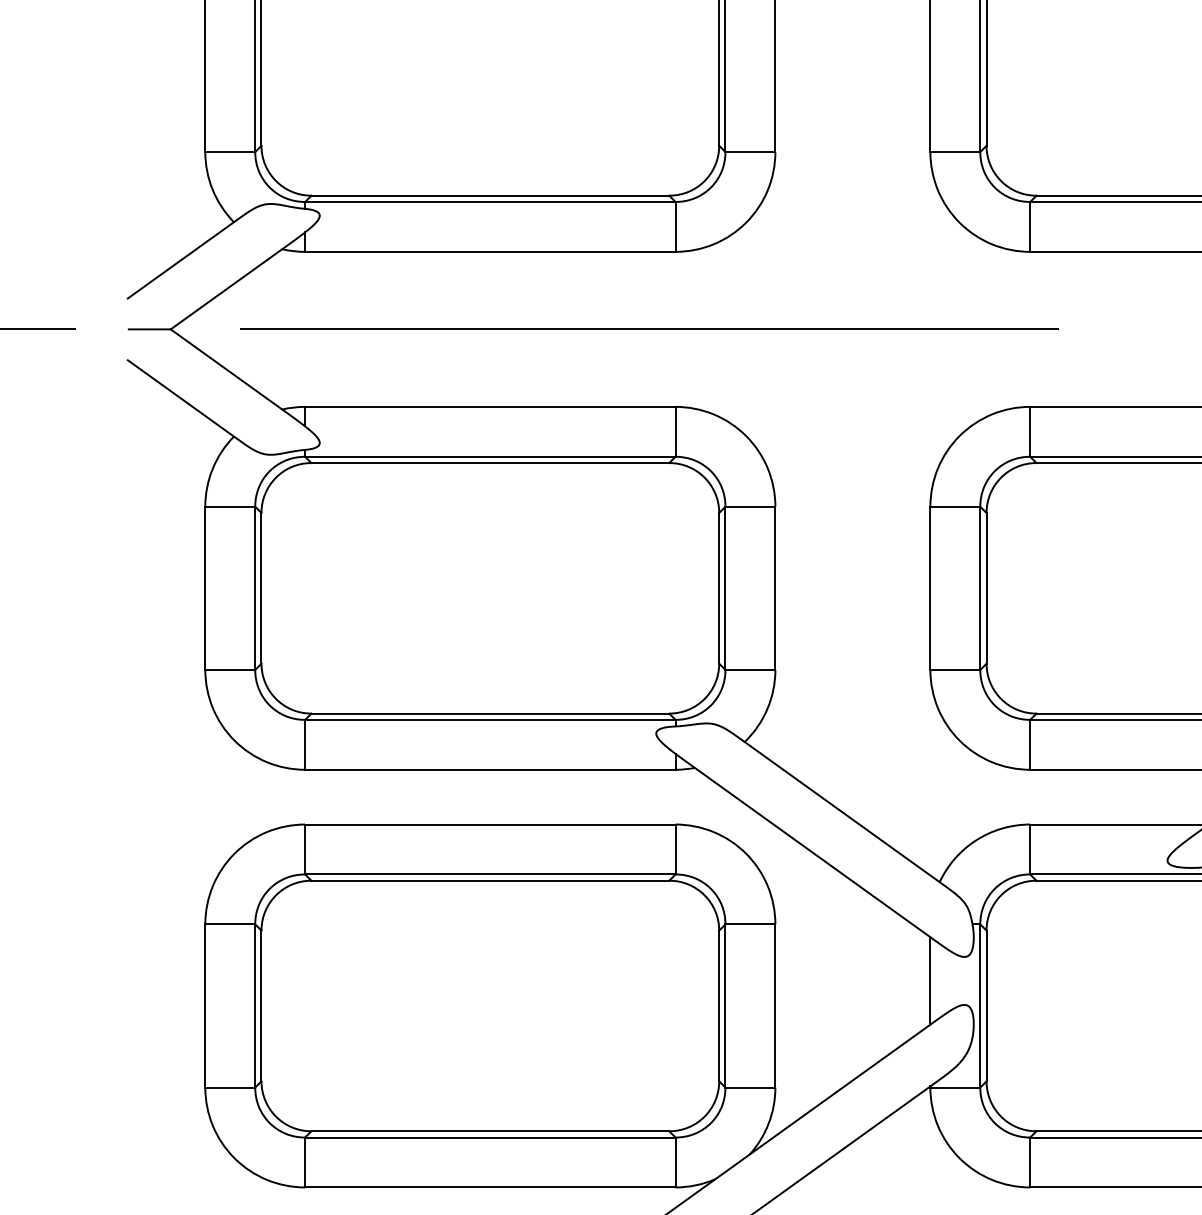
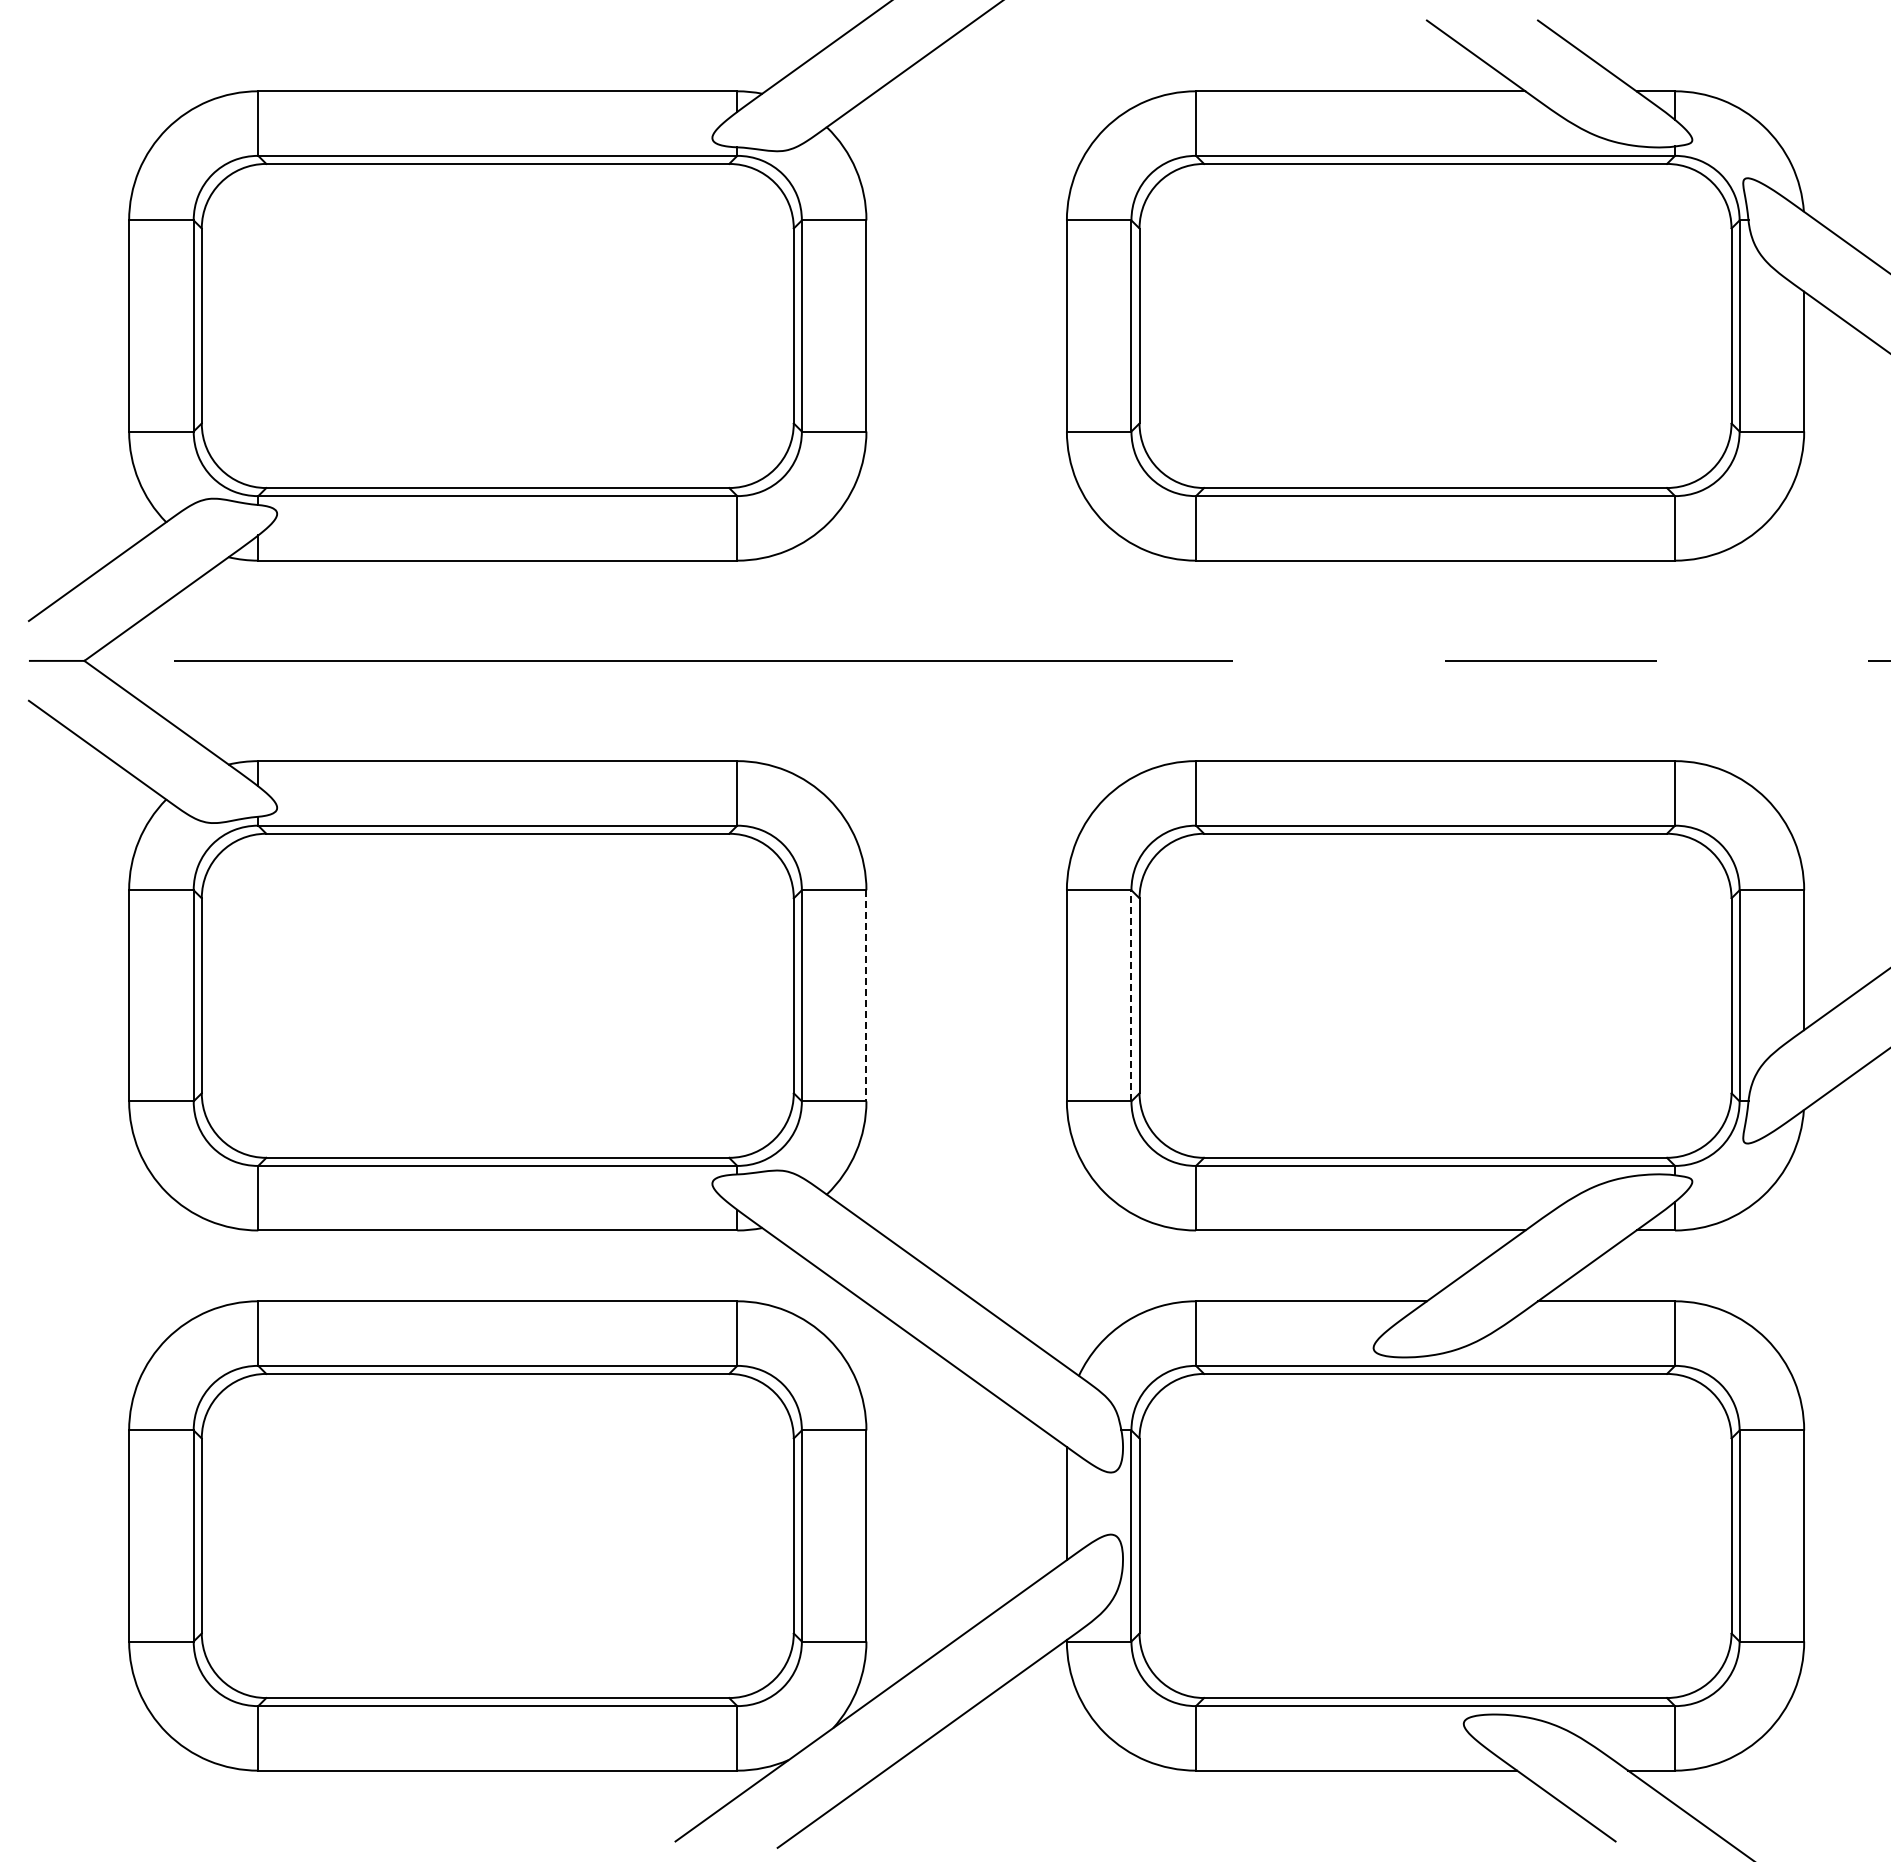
line: (775, 588) -> (866, 995), solid -> dashed
line: (980, 588) -> (1131, 995), solid -> dashed

